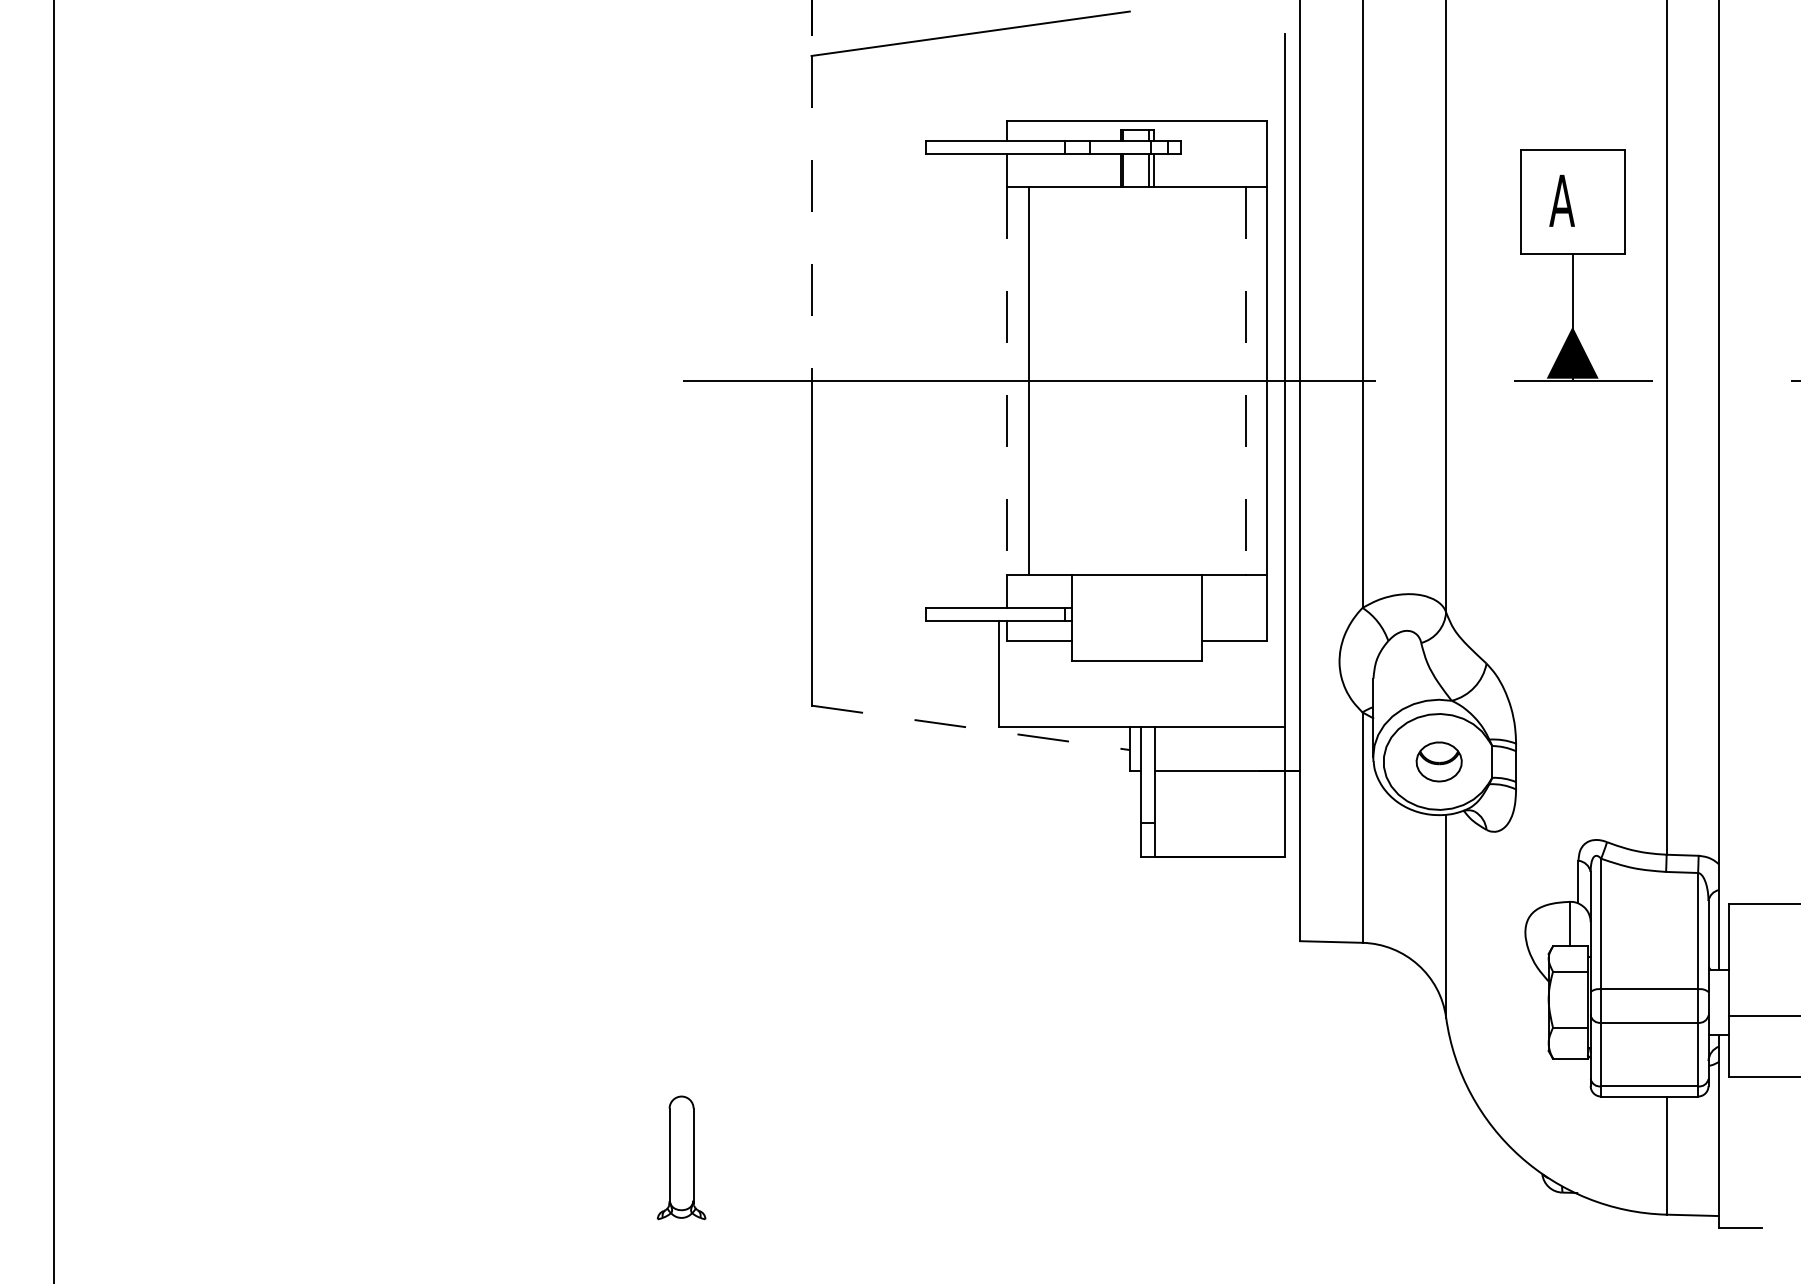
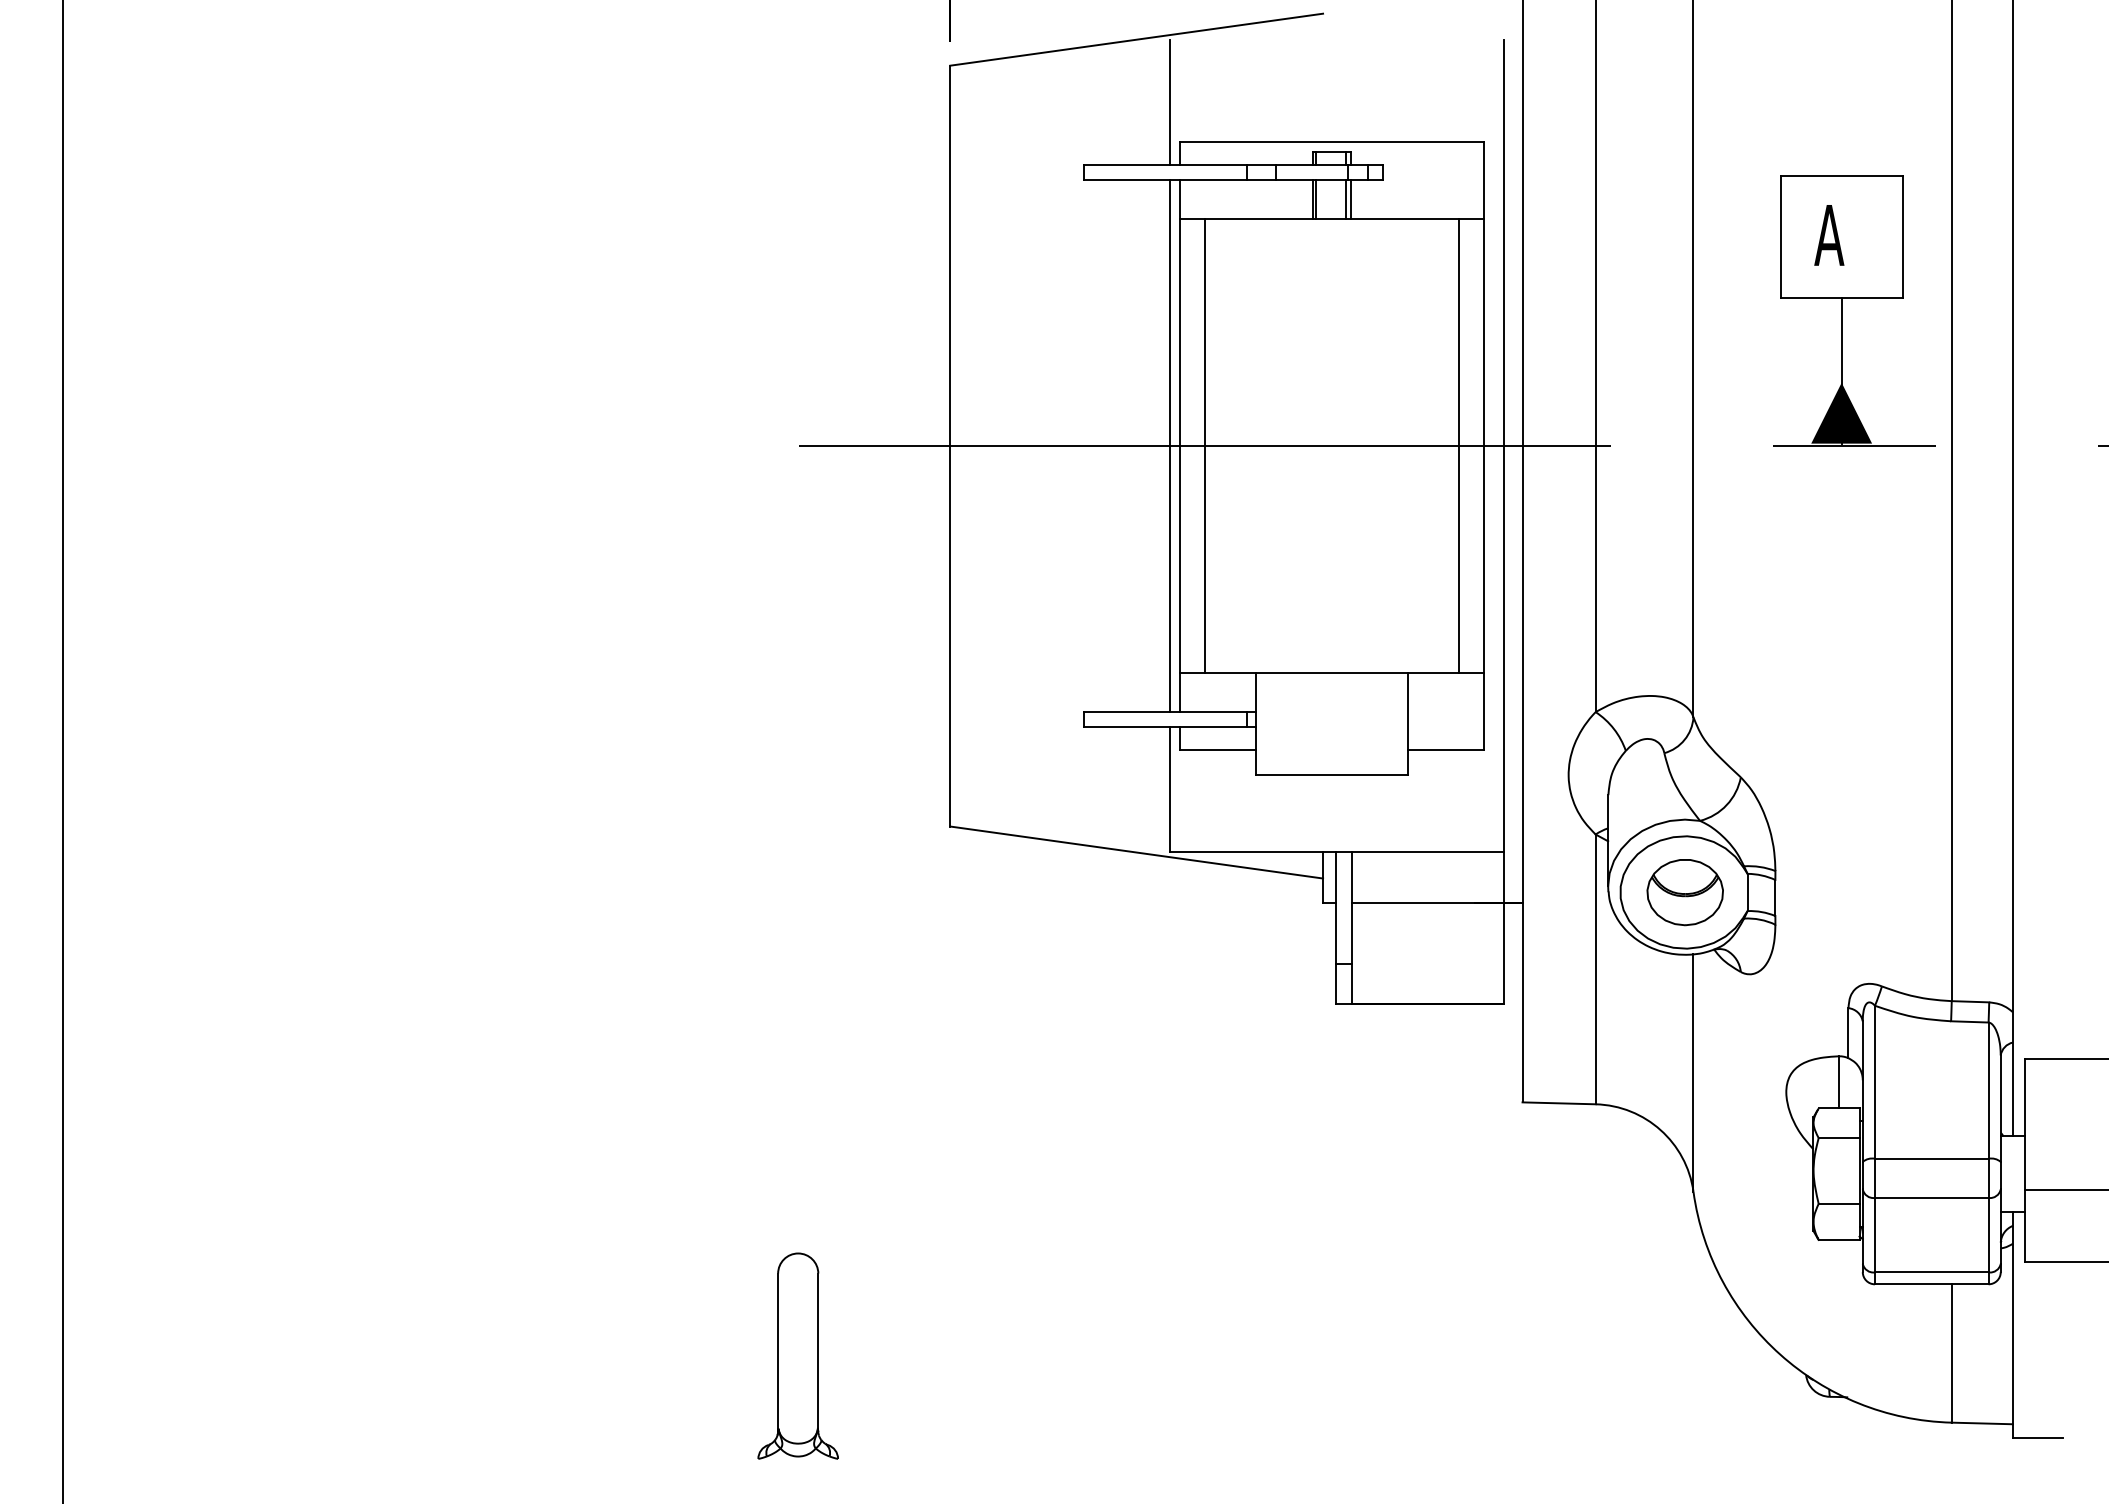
line: (998, 87) -> (1169, 102), added
line: (811, 218) -> (950, 256), dashed -> solid
line: (998, 380) -> (1169, 445), added
line: (1007, 381) -> (1179, 446), dashed -> solid
line: (1245, 381) -> (1458, 446), dashed -> solid
line: (970, 727) -> (1136, 852), dashed -> solid
part: (1439, 761) -> (1685, 891), size x1.43
part: (681, 1157) -> (798, 1355), size x1.43

